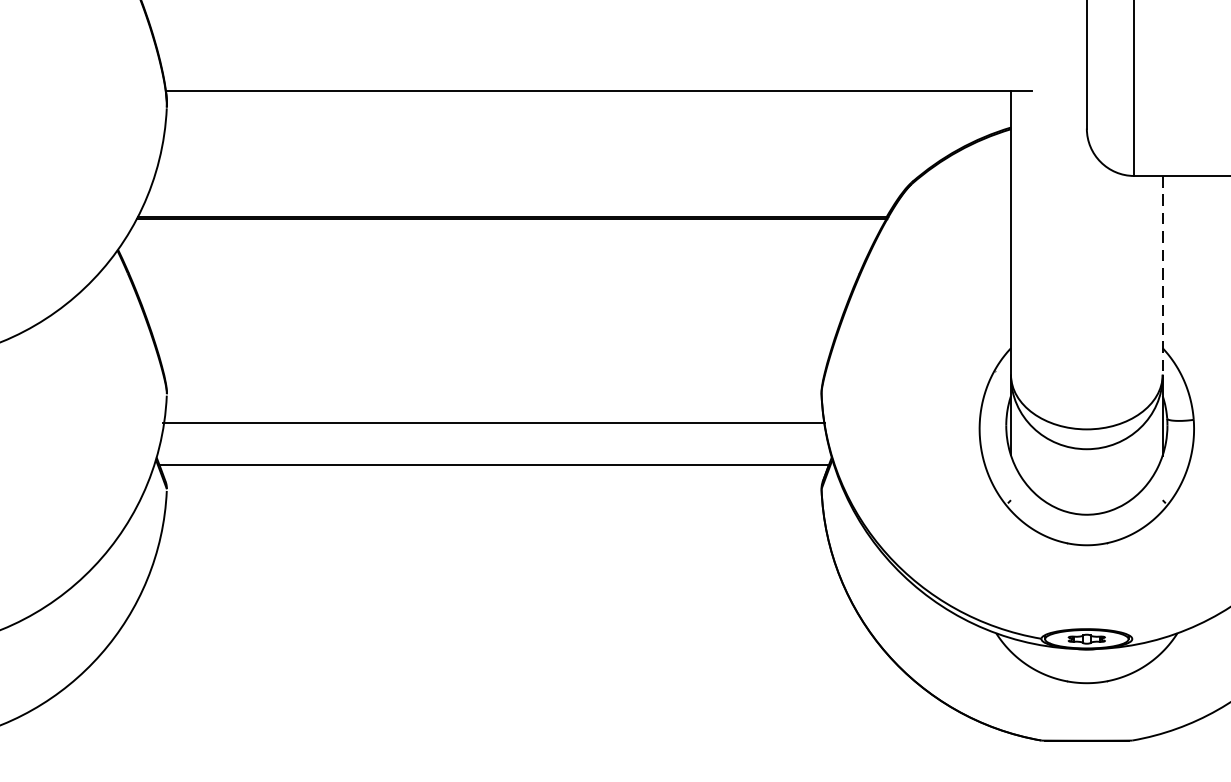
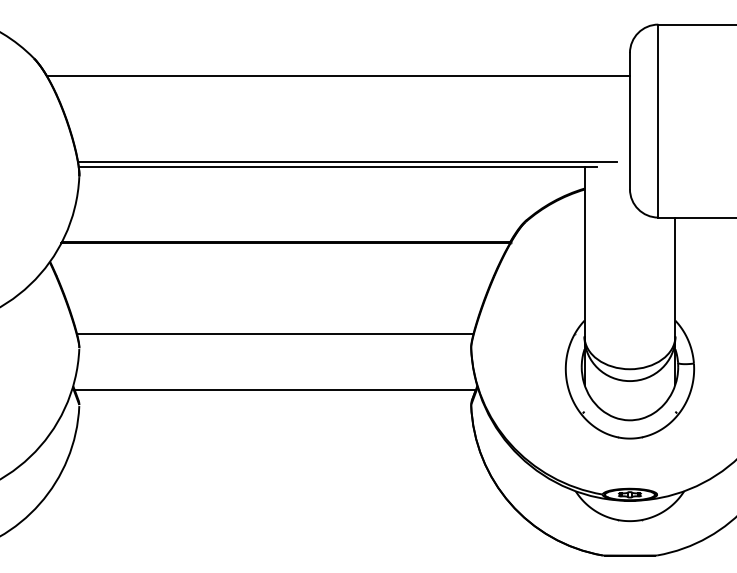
line: (614, 83) -> (347, 162), added
line: (1162, 276) -> (675, 277), dashed -> solid
line: (494, 423) -> (275, 334), moved

